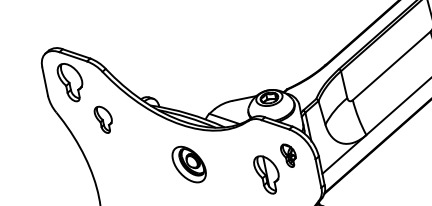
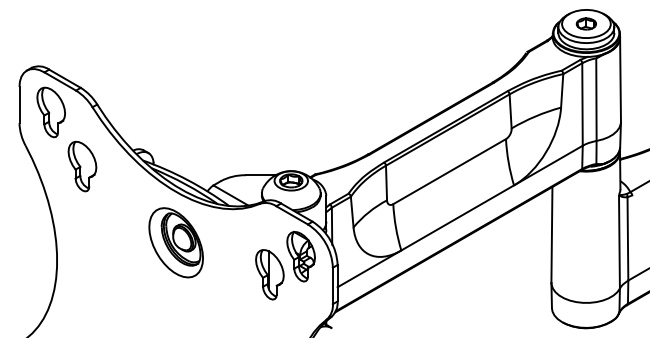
part: (104, 119) -> (82, 166), size x1.43
part: (288, 155) -> (300, 256), size x1.67
part: (188, 164) -> (175, 242), size x1.43

